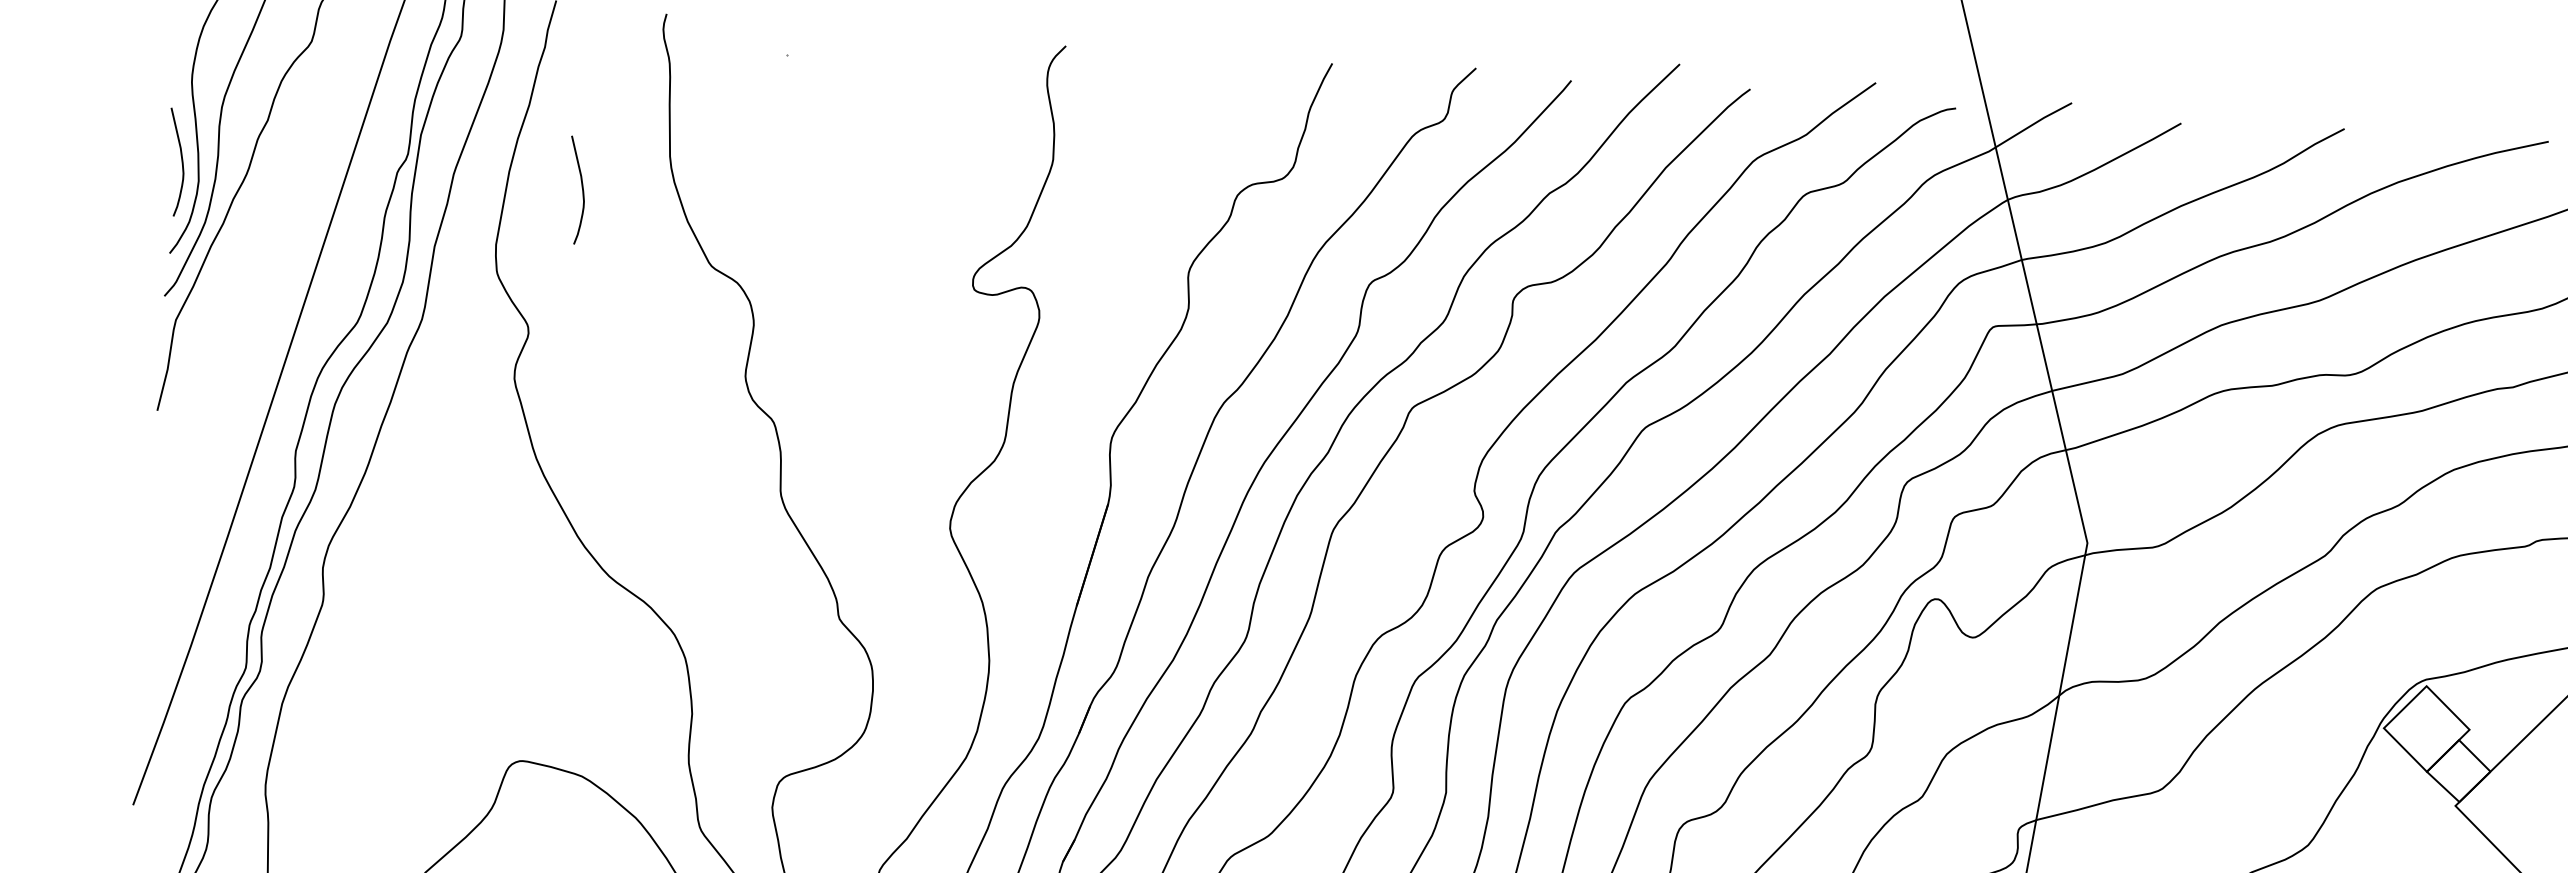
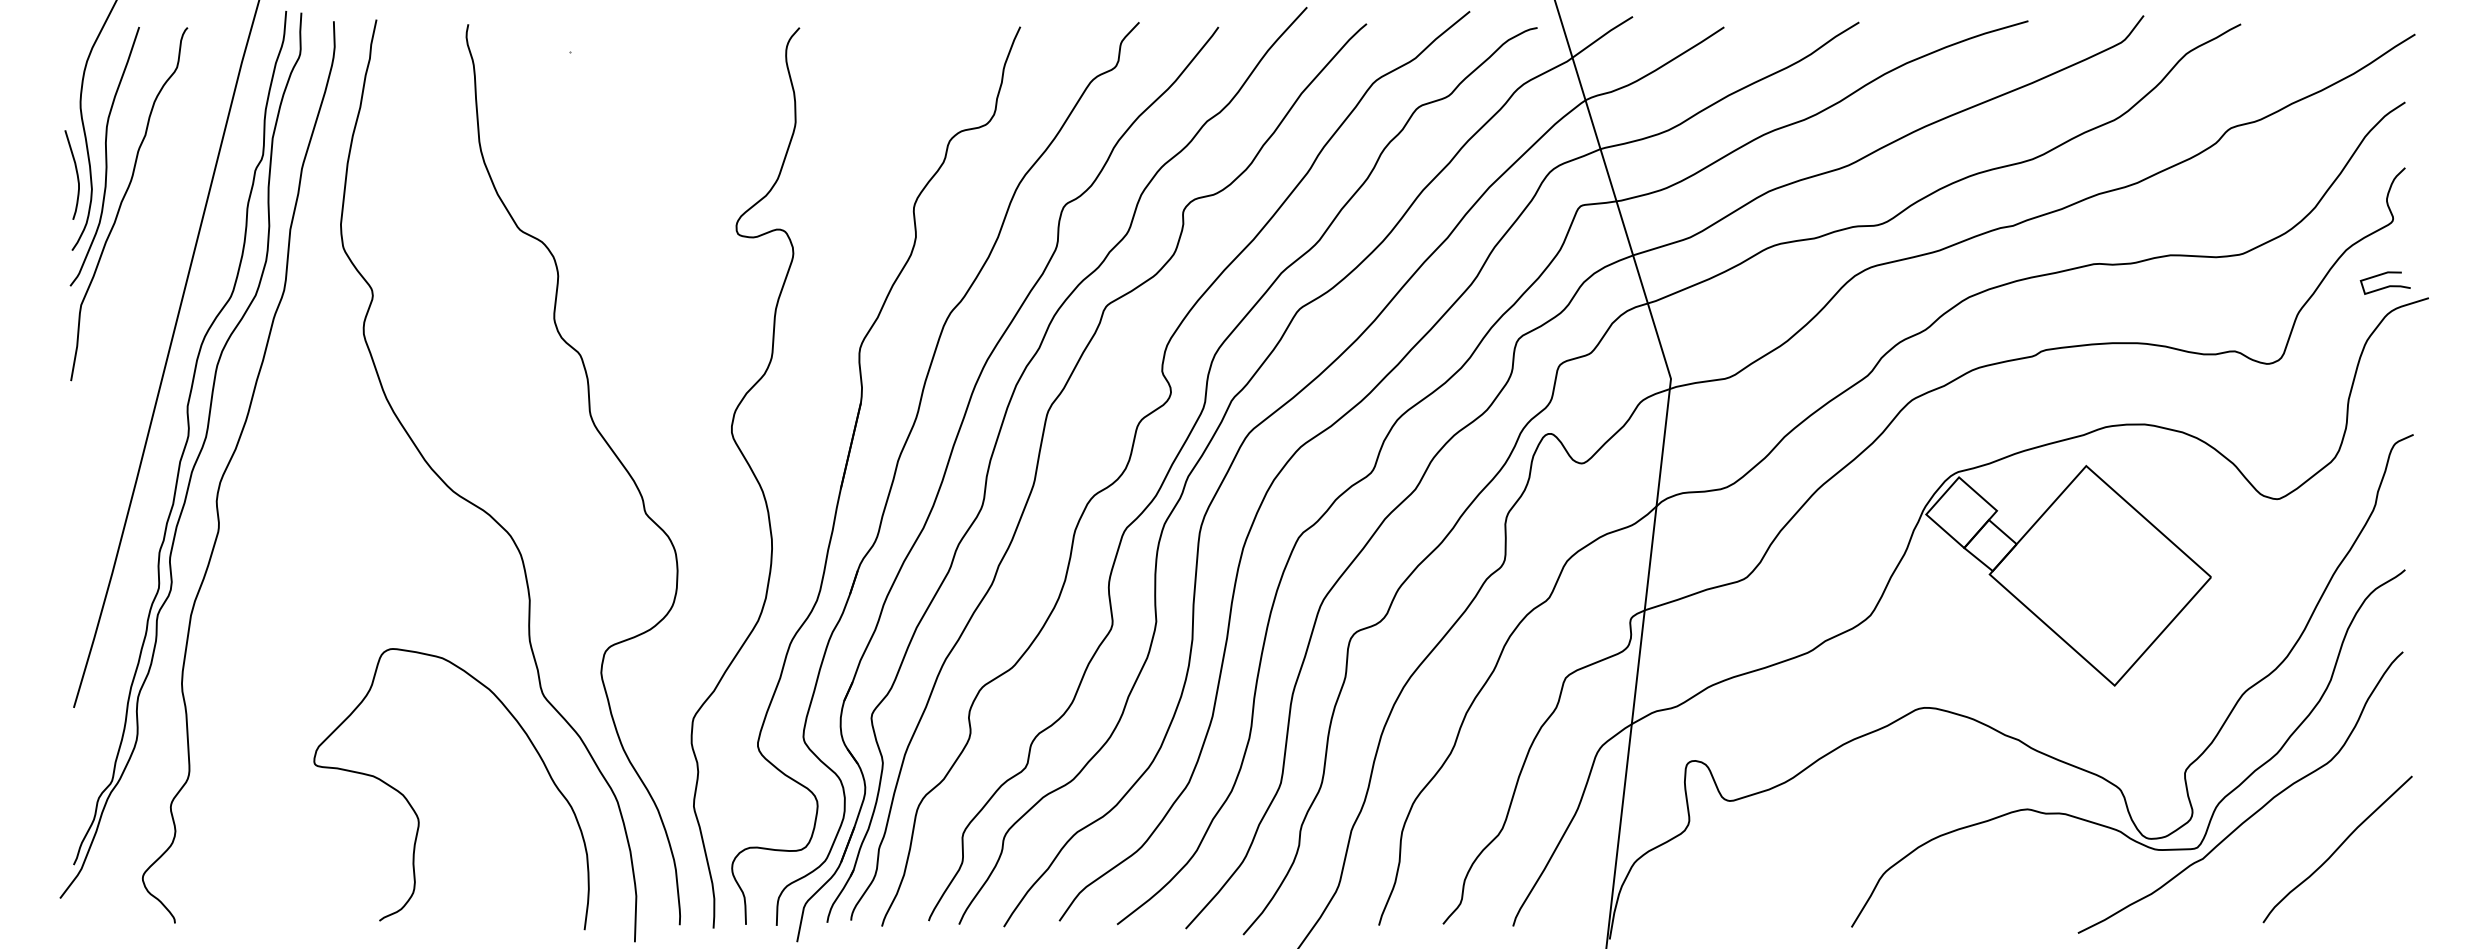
curve: (581, 190) -> (408, 174), removed

